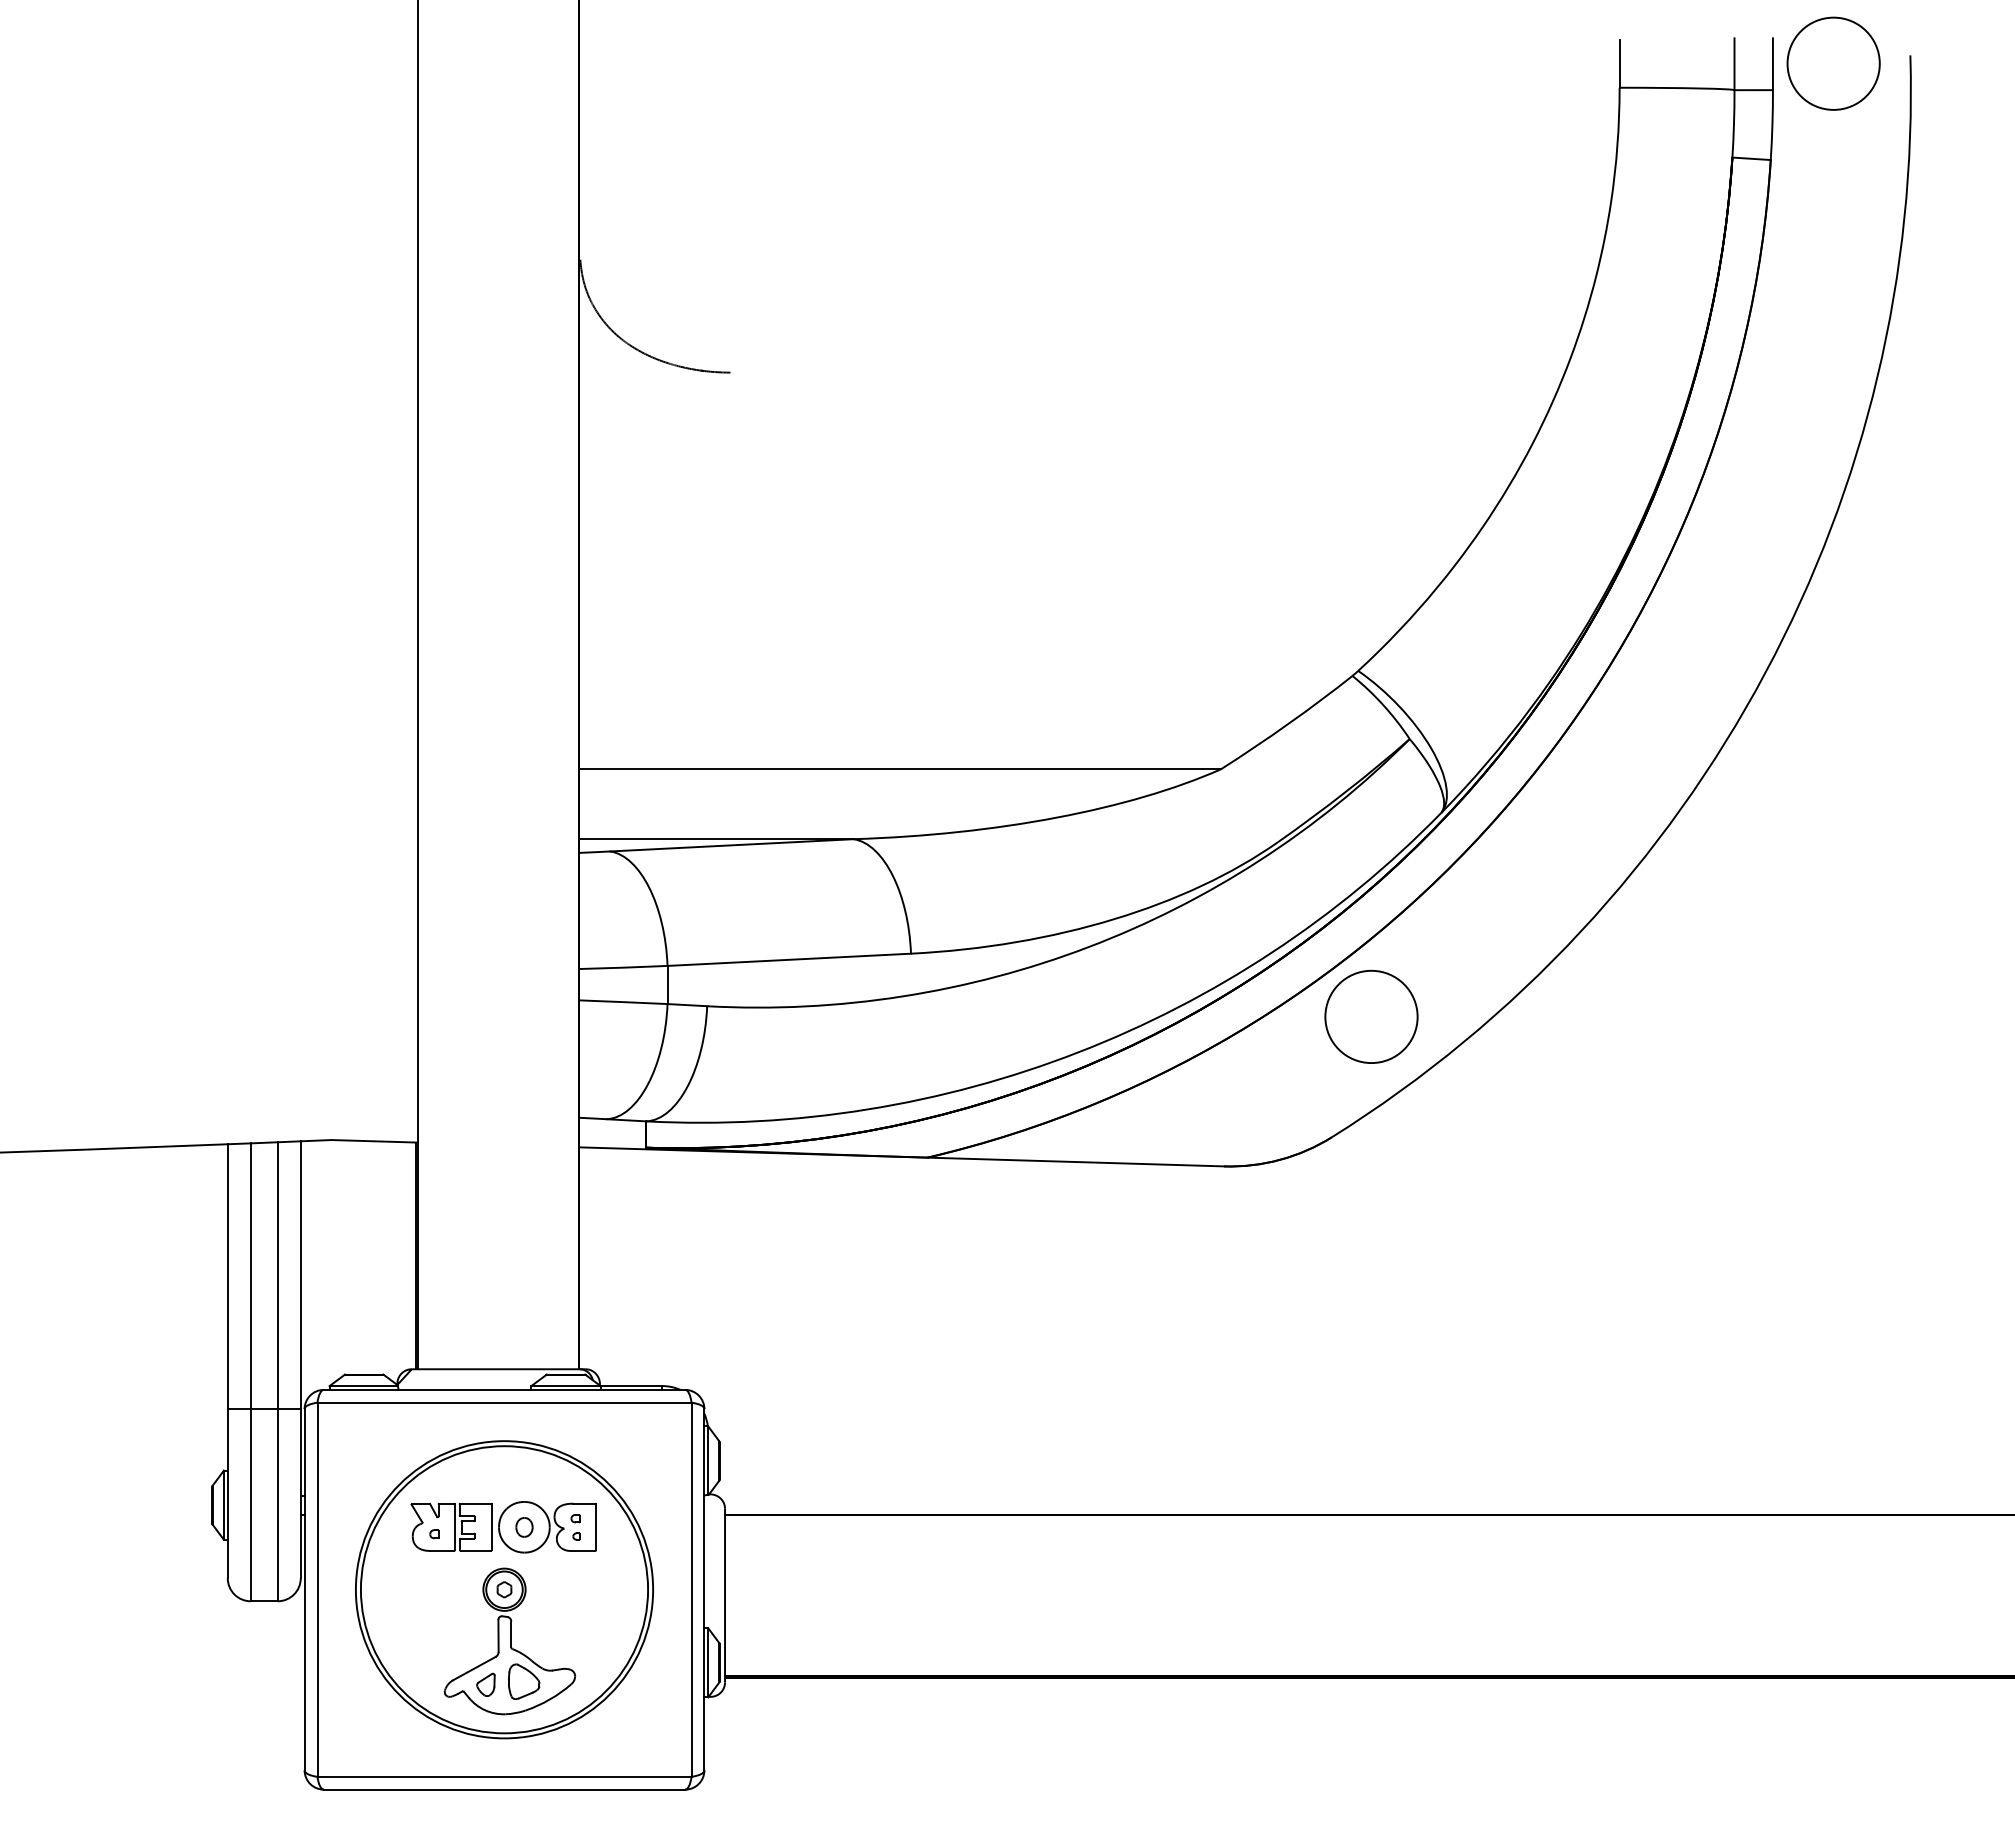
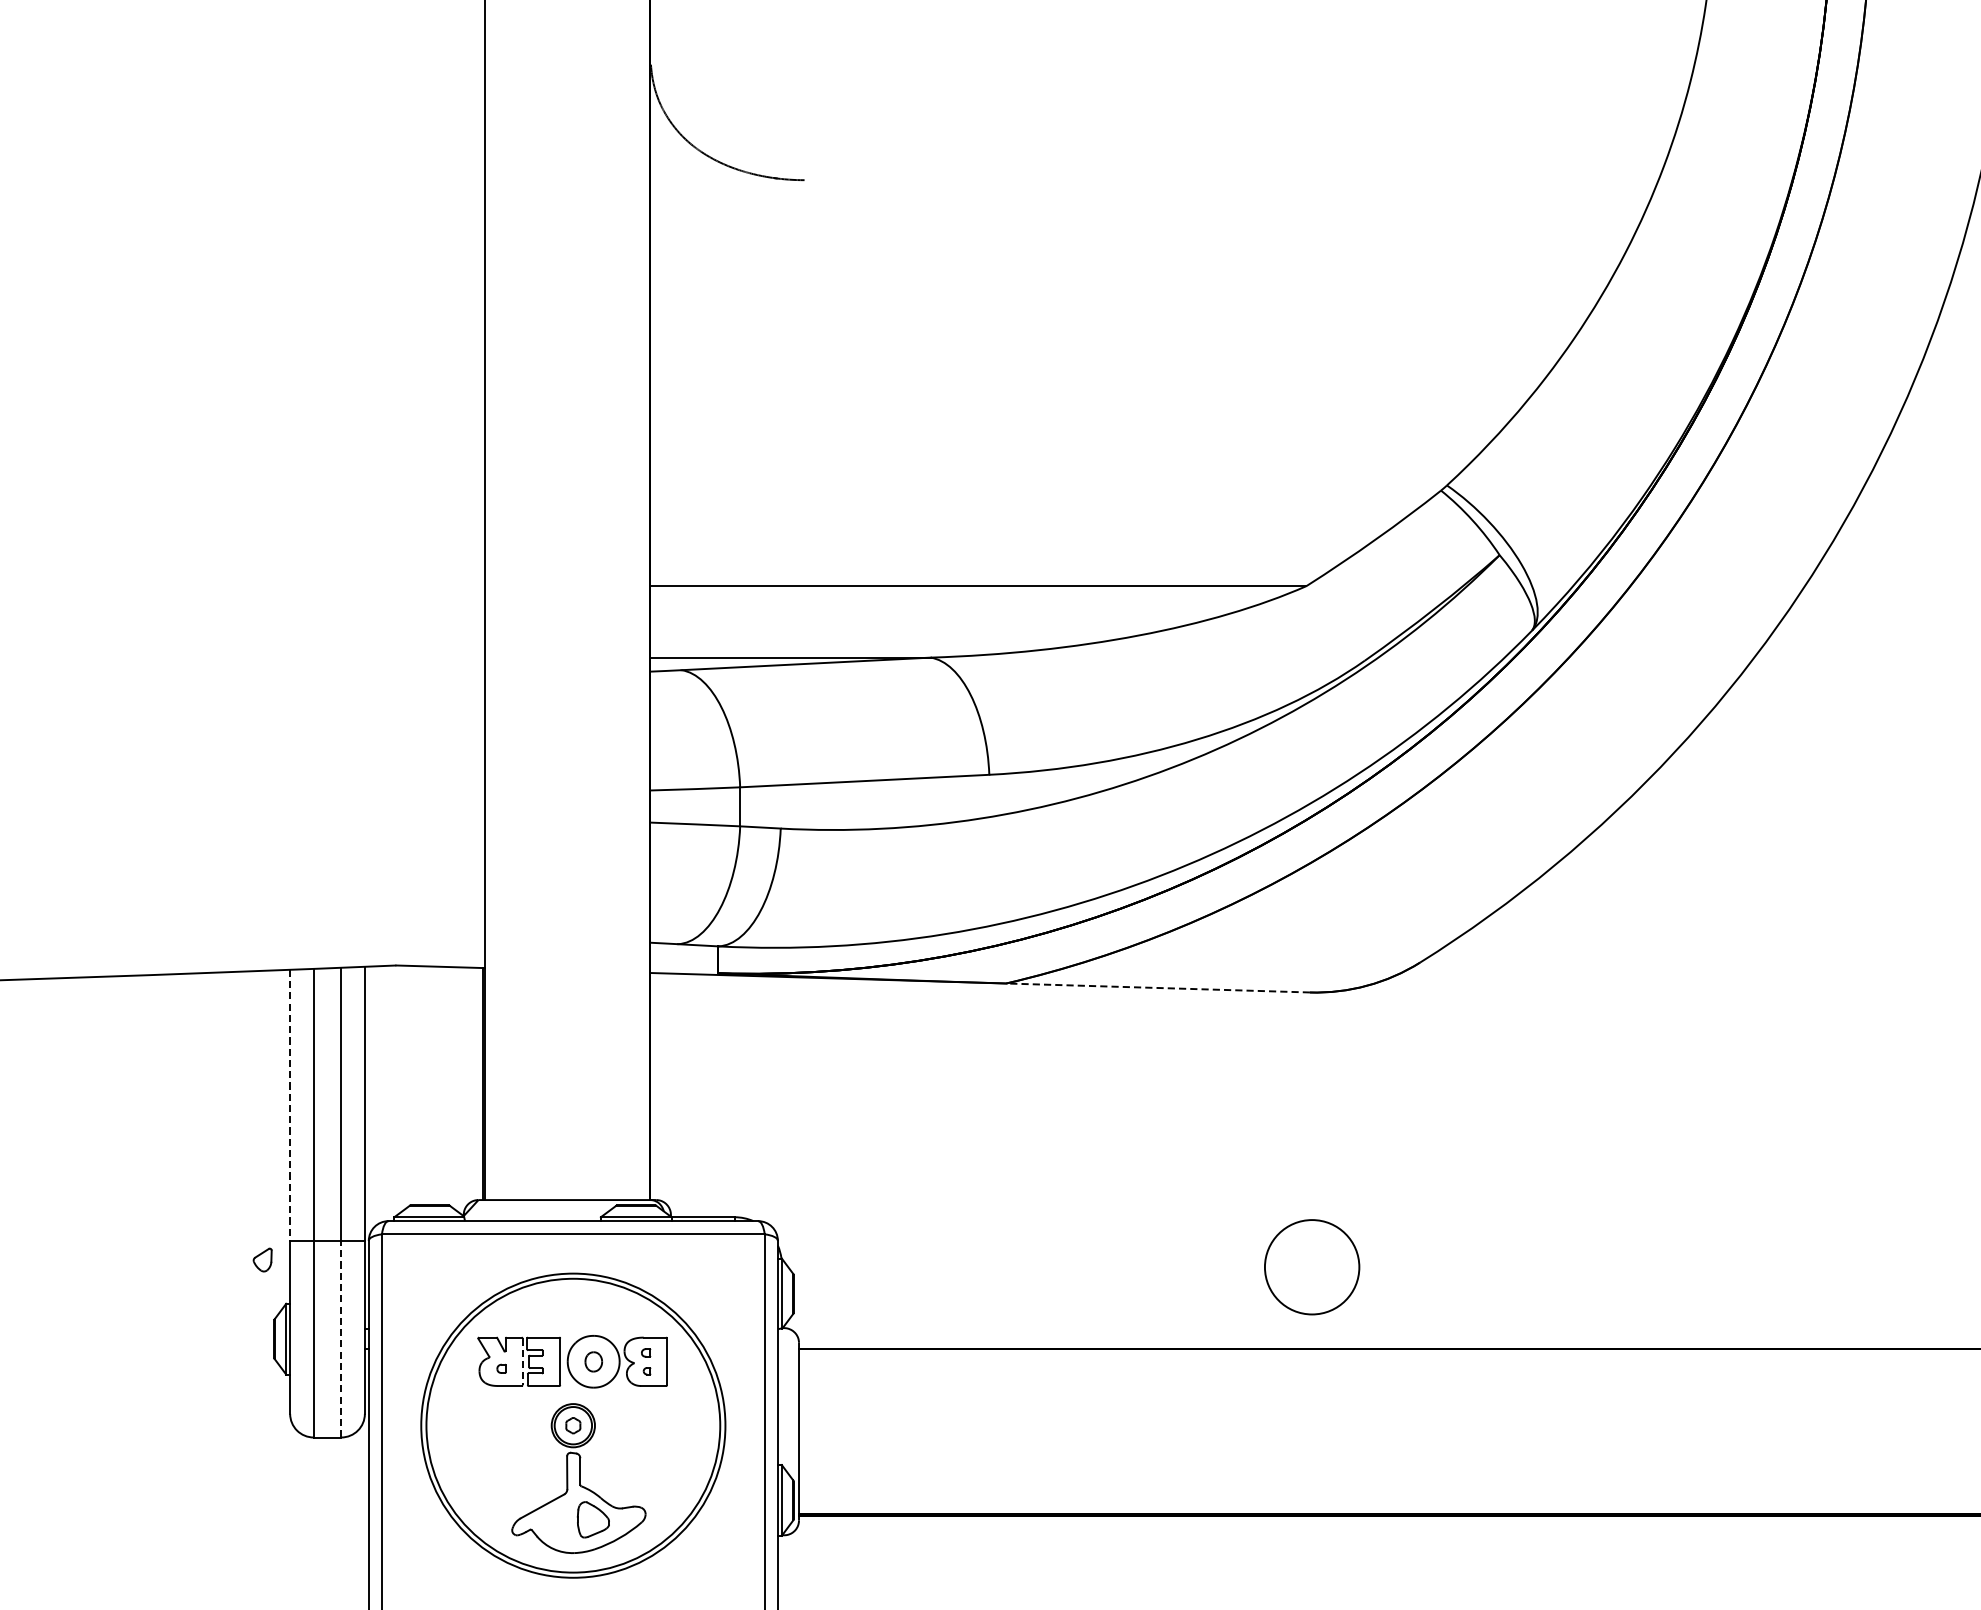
circle: (1371, 1016) -> (1312, 1266), moved
line: (1075, 1162) -> (1157, 988), solid -> dashed
line: (227, 1277) -> (289, 1106), solid -> dashed
line: (277, 1504) -> (341, 1338), solid -> dashed
line: (454, 1527) -> (522, 1361), solid -> dashed
part: (485, 1684) -> (262, 1259), moved

